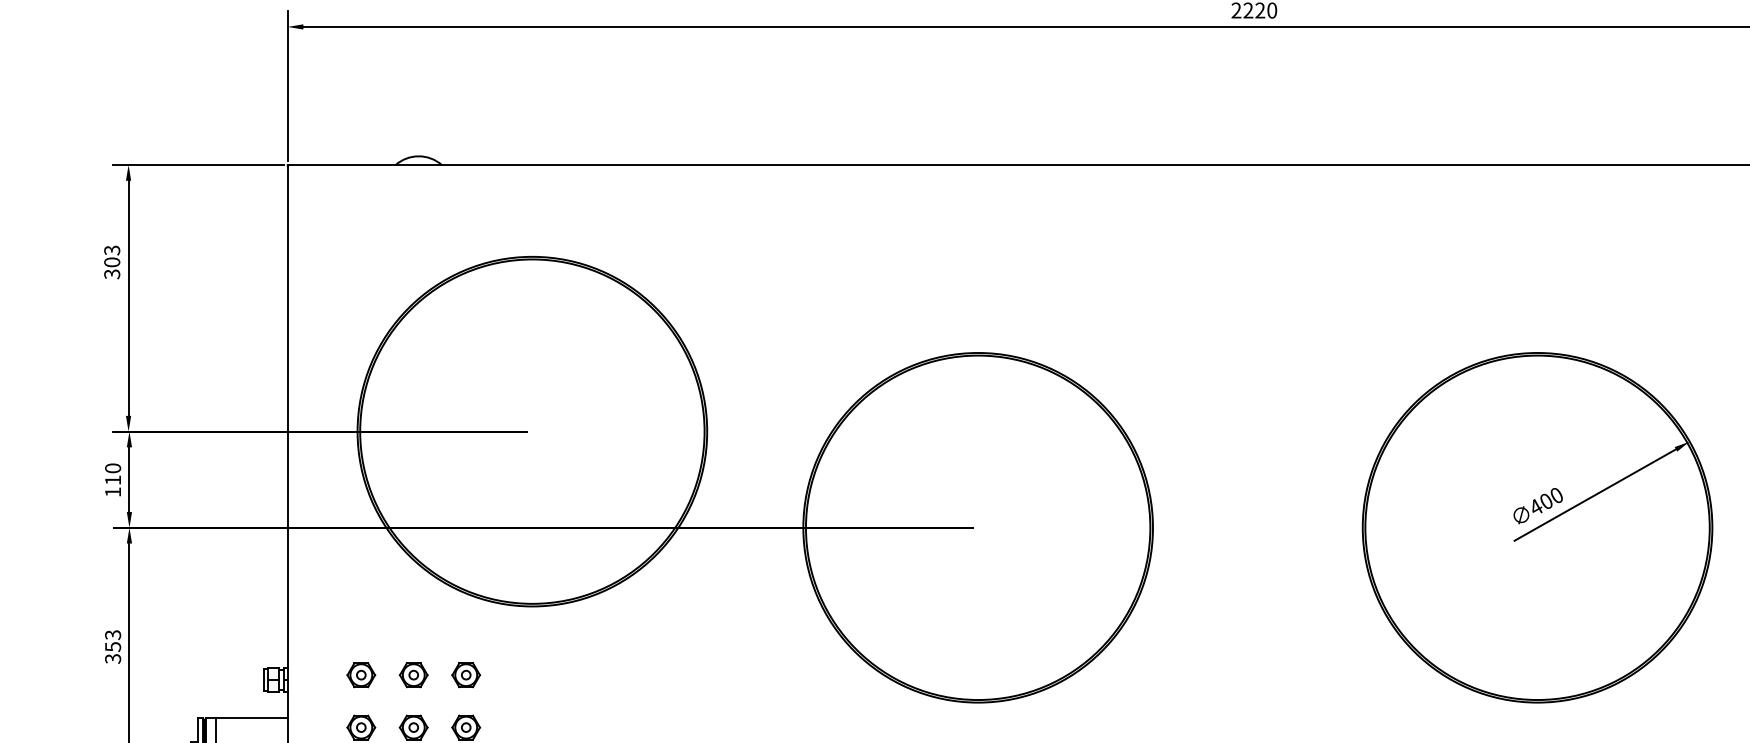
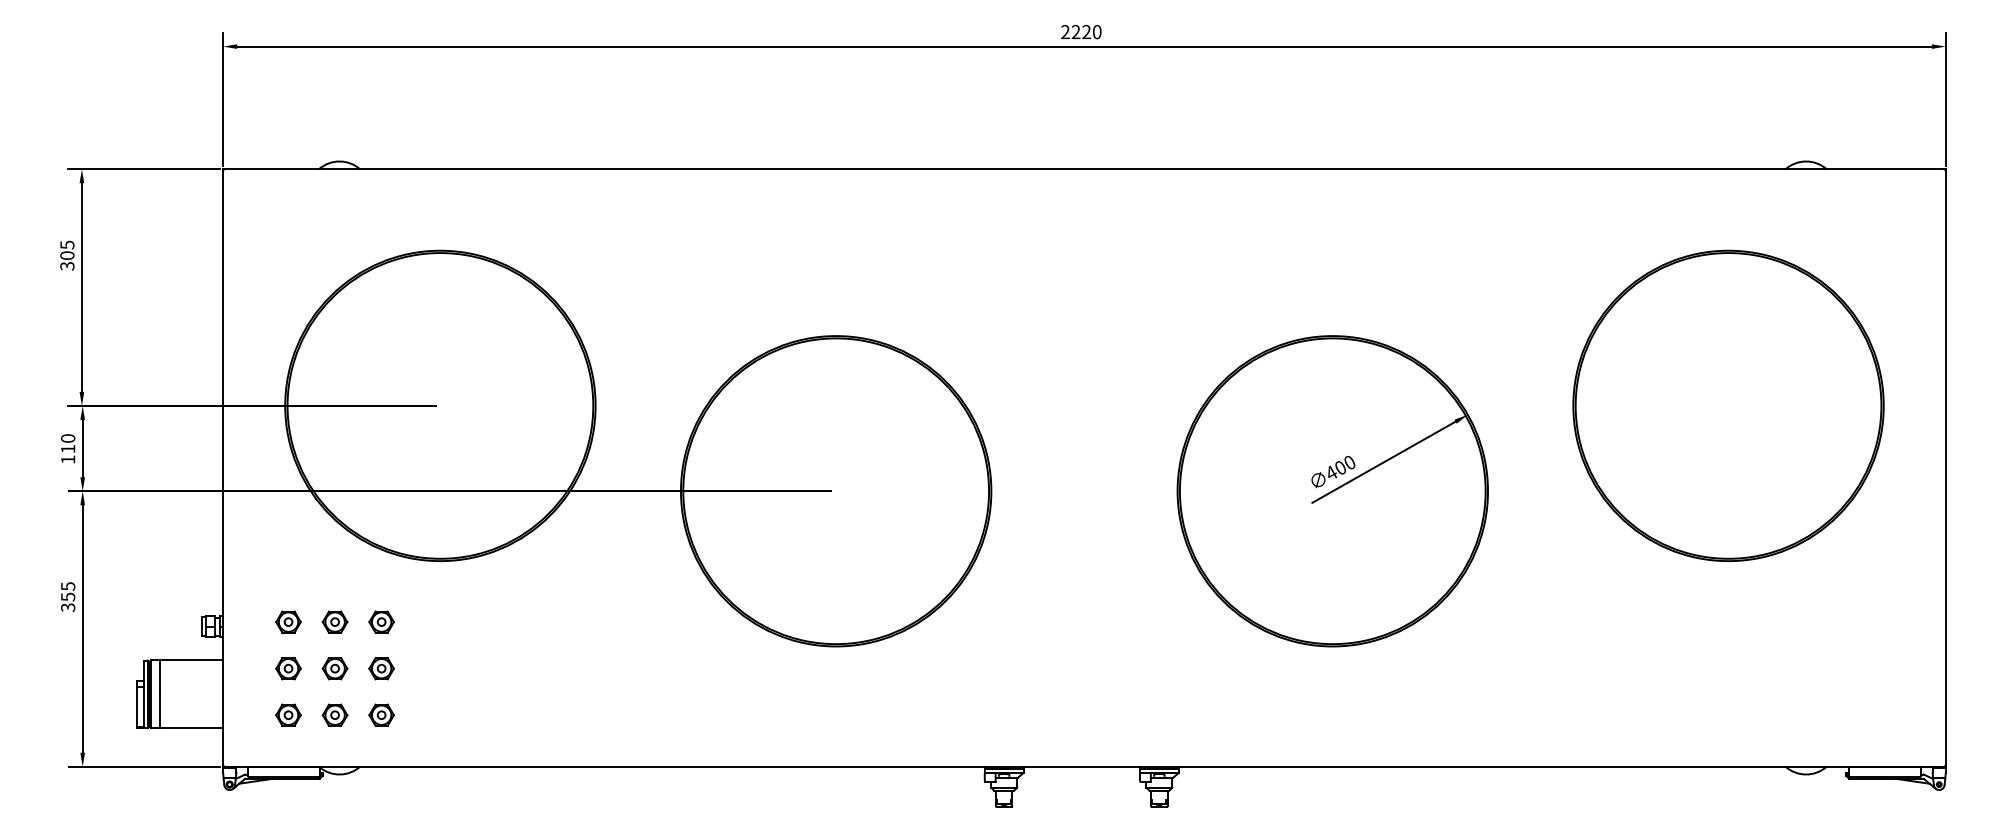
text: (111, 249) -> (66, 244), 303 -> 305
text: (112, 635) -> (67, 586), 353 -> 355

